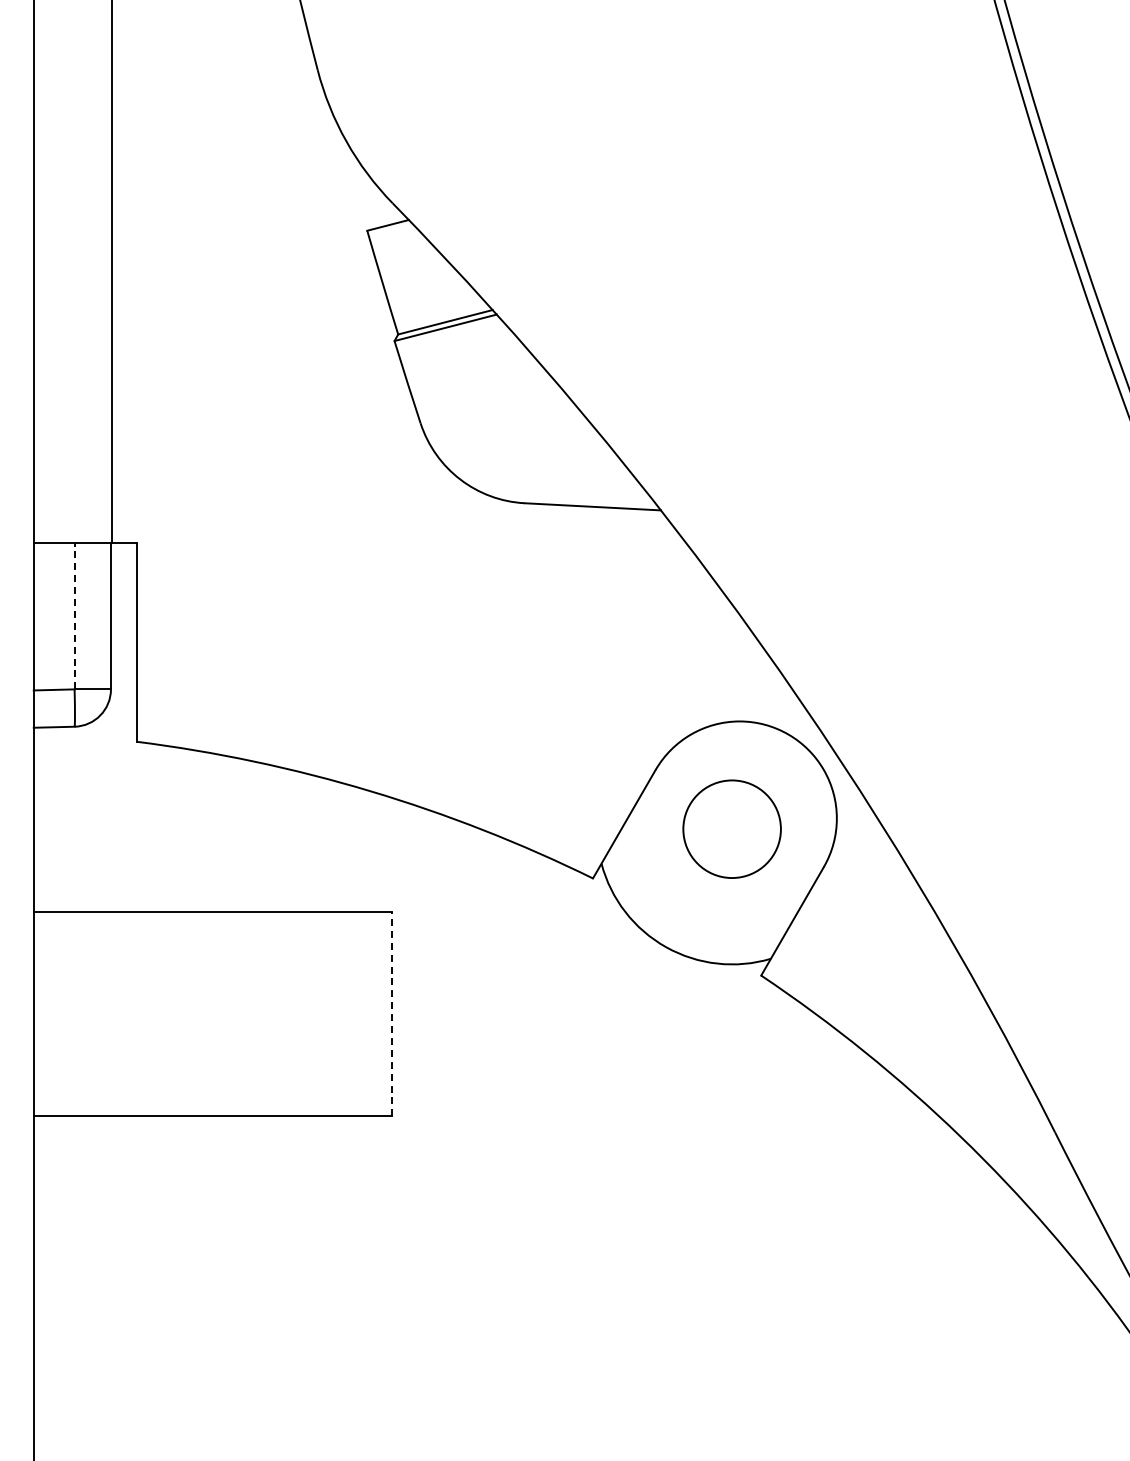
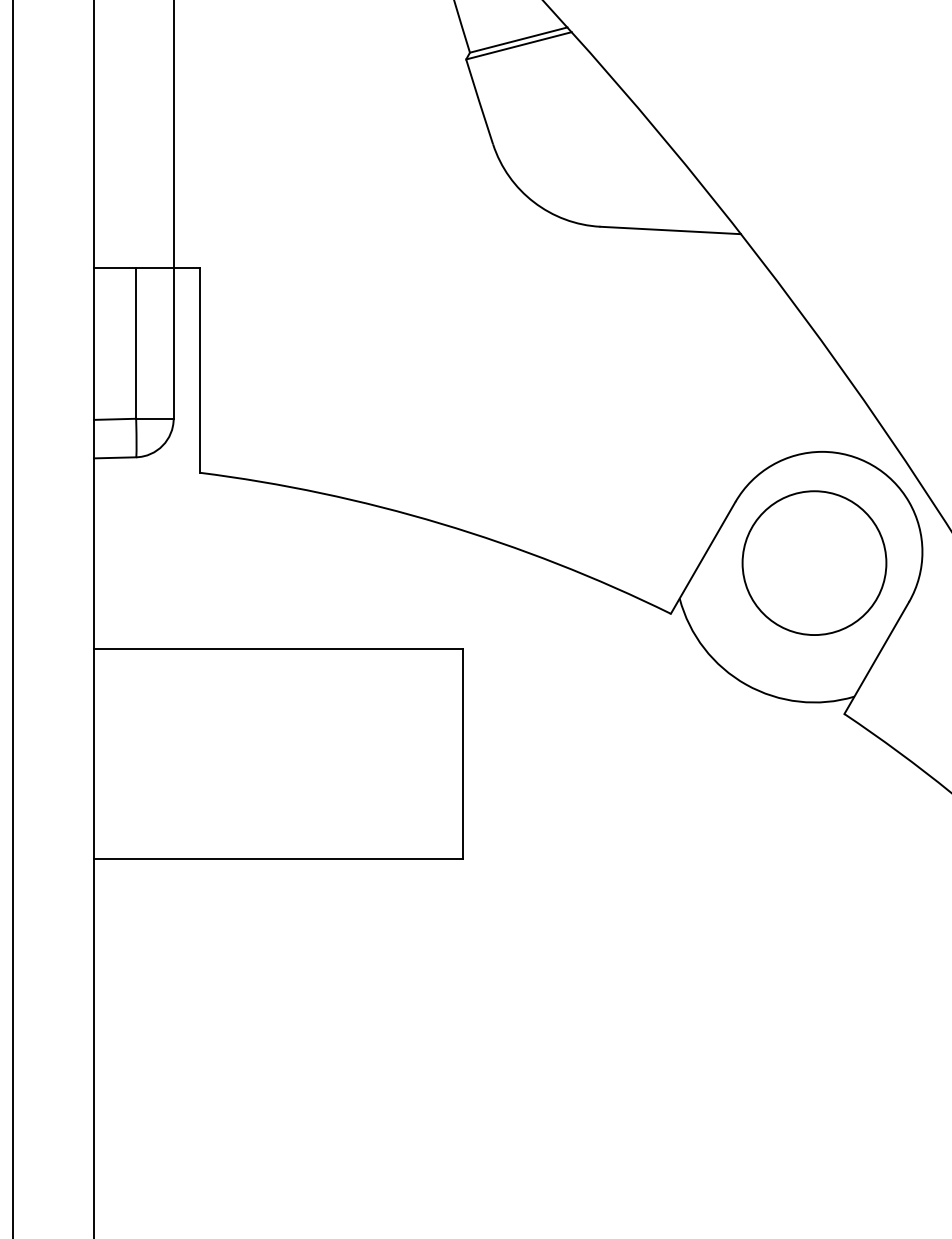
line: (74, 615) -> (136, 342), dashed -> solid
circle: (731, 828) -> (813, 562), size x1.43
line: (391, 1013) -> (463, 753), dashed -> solid

